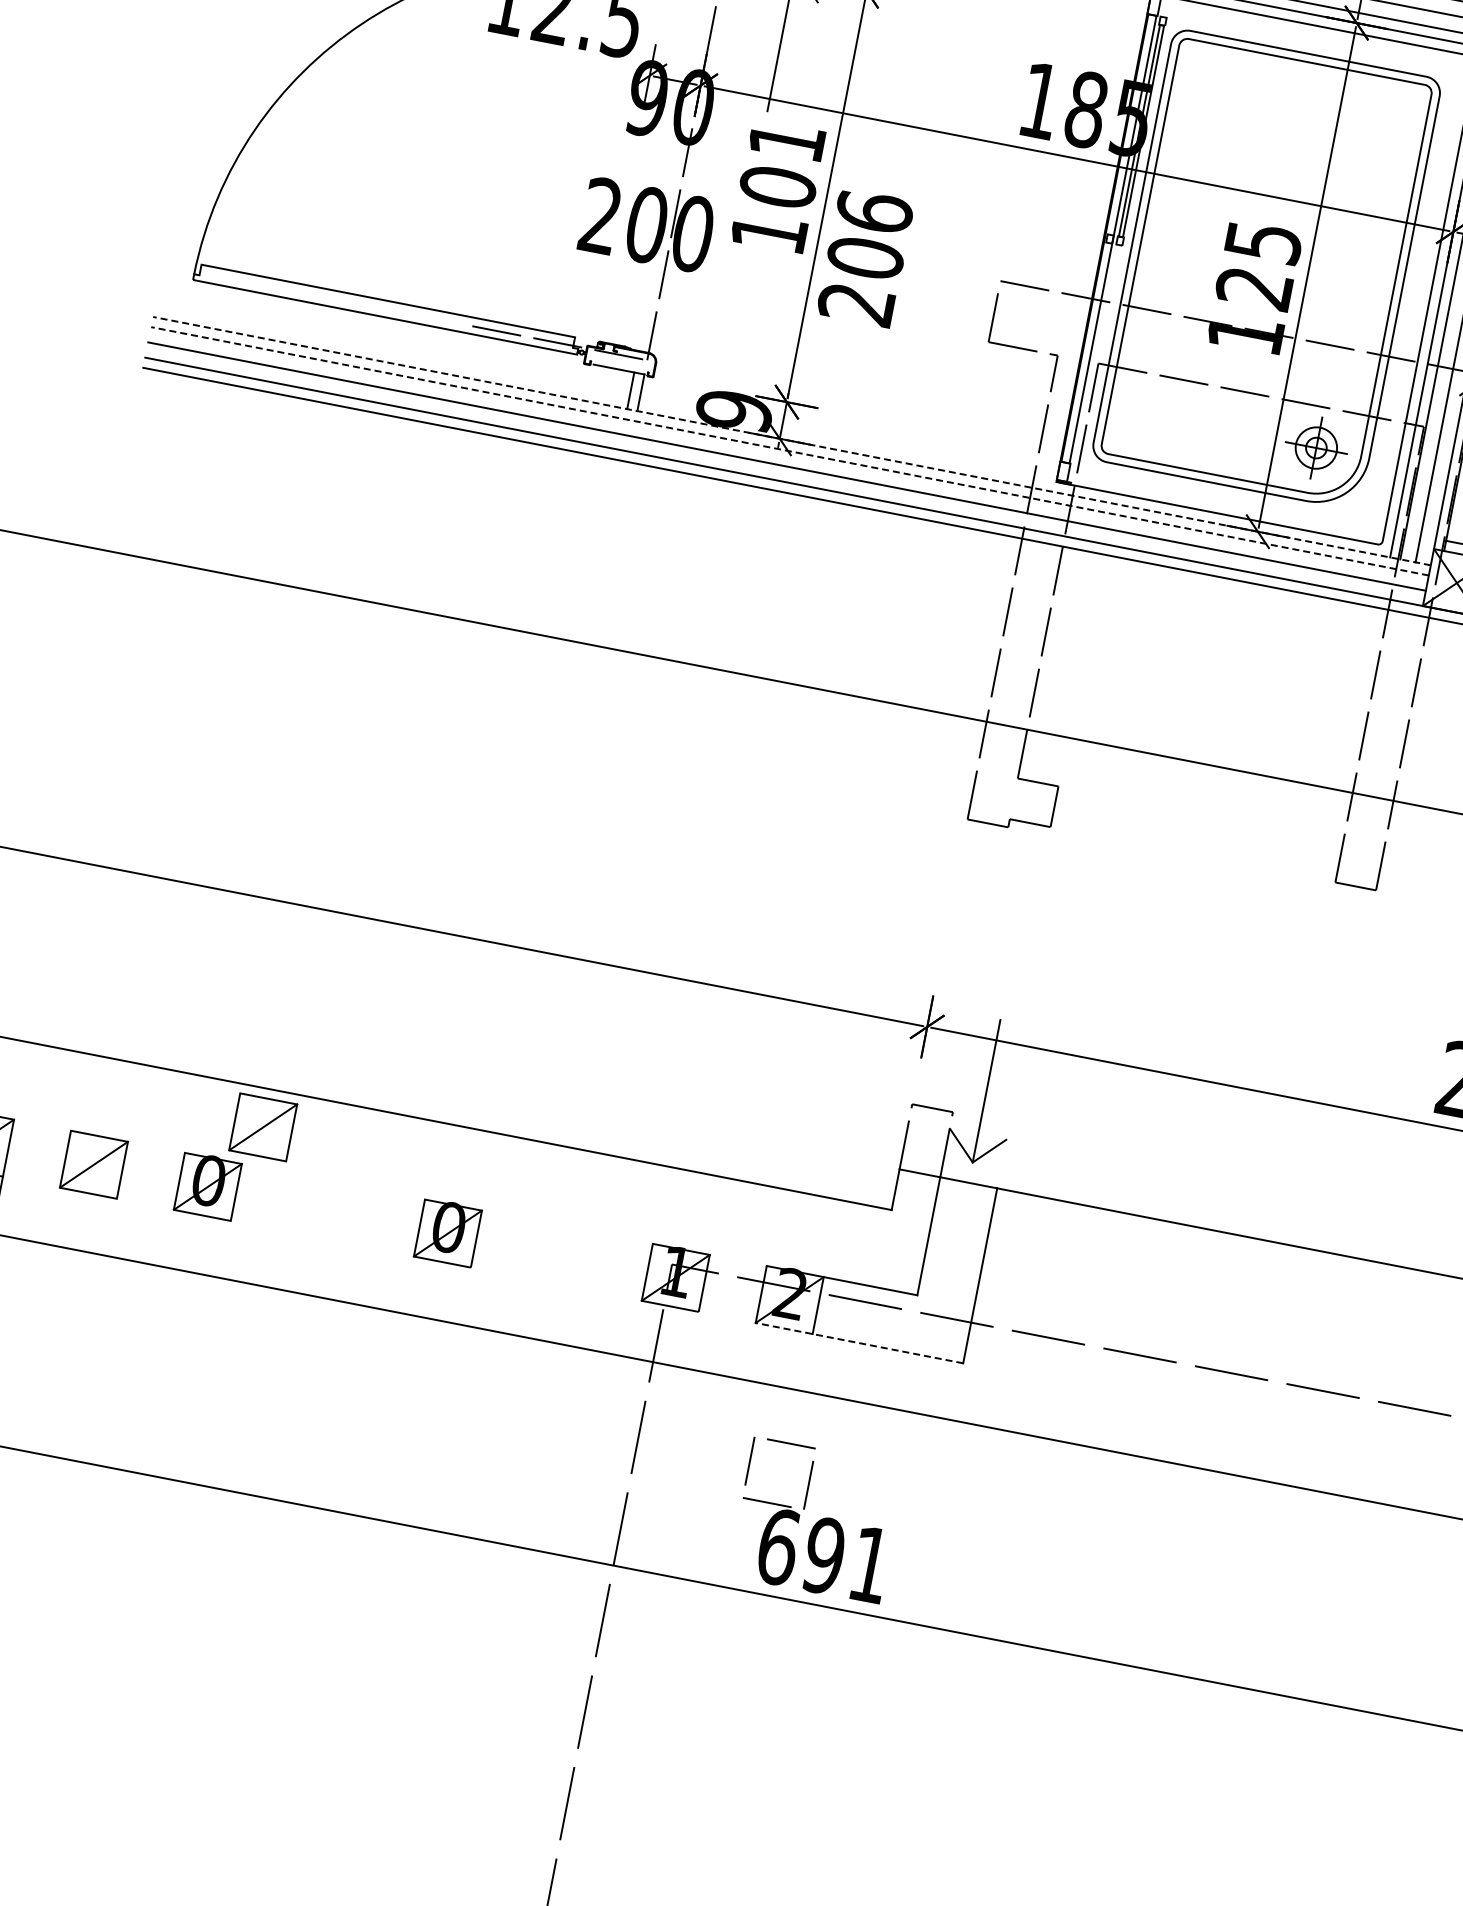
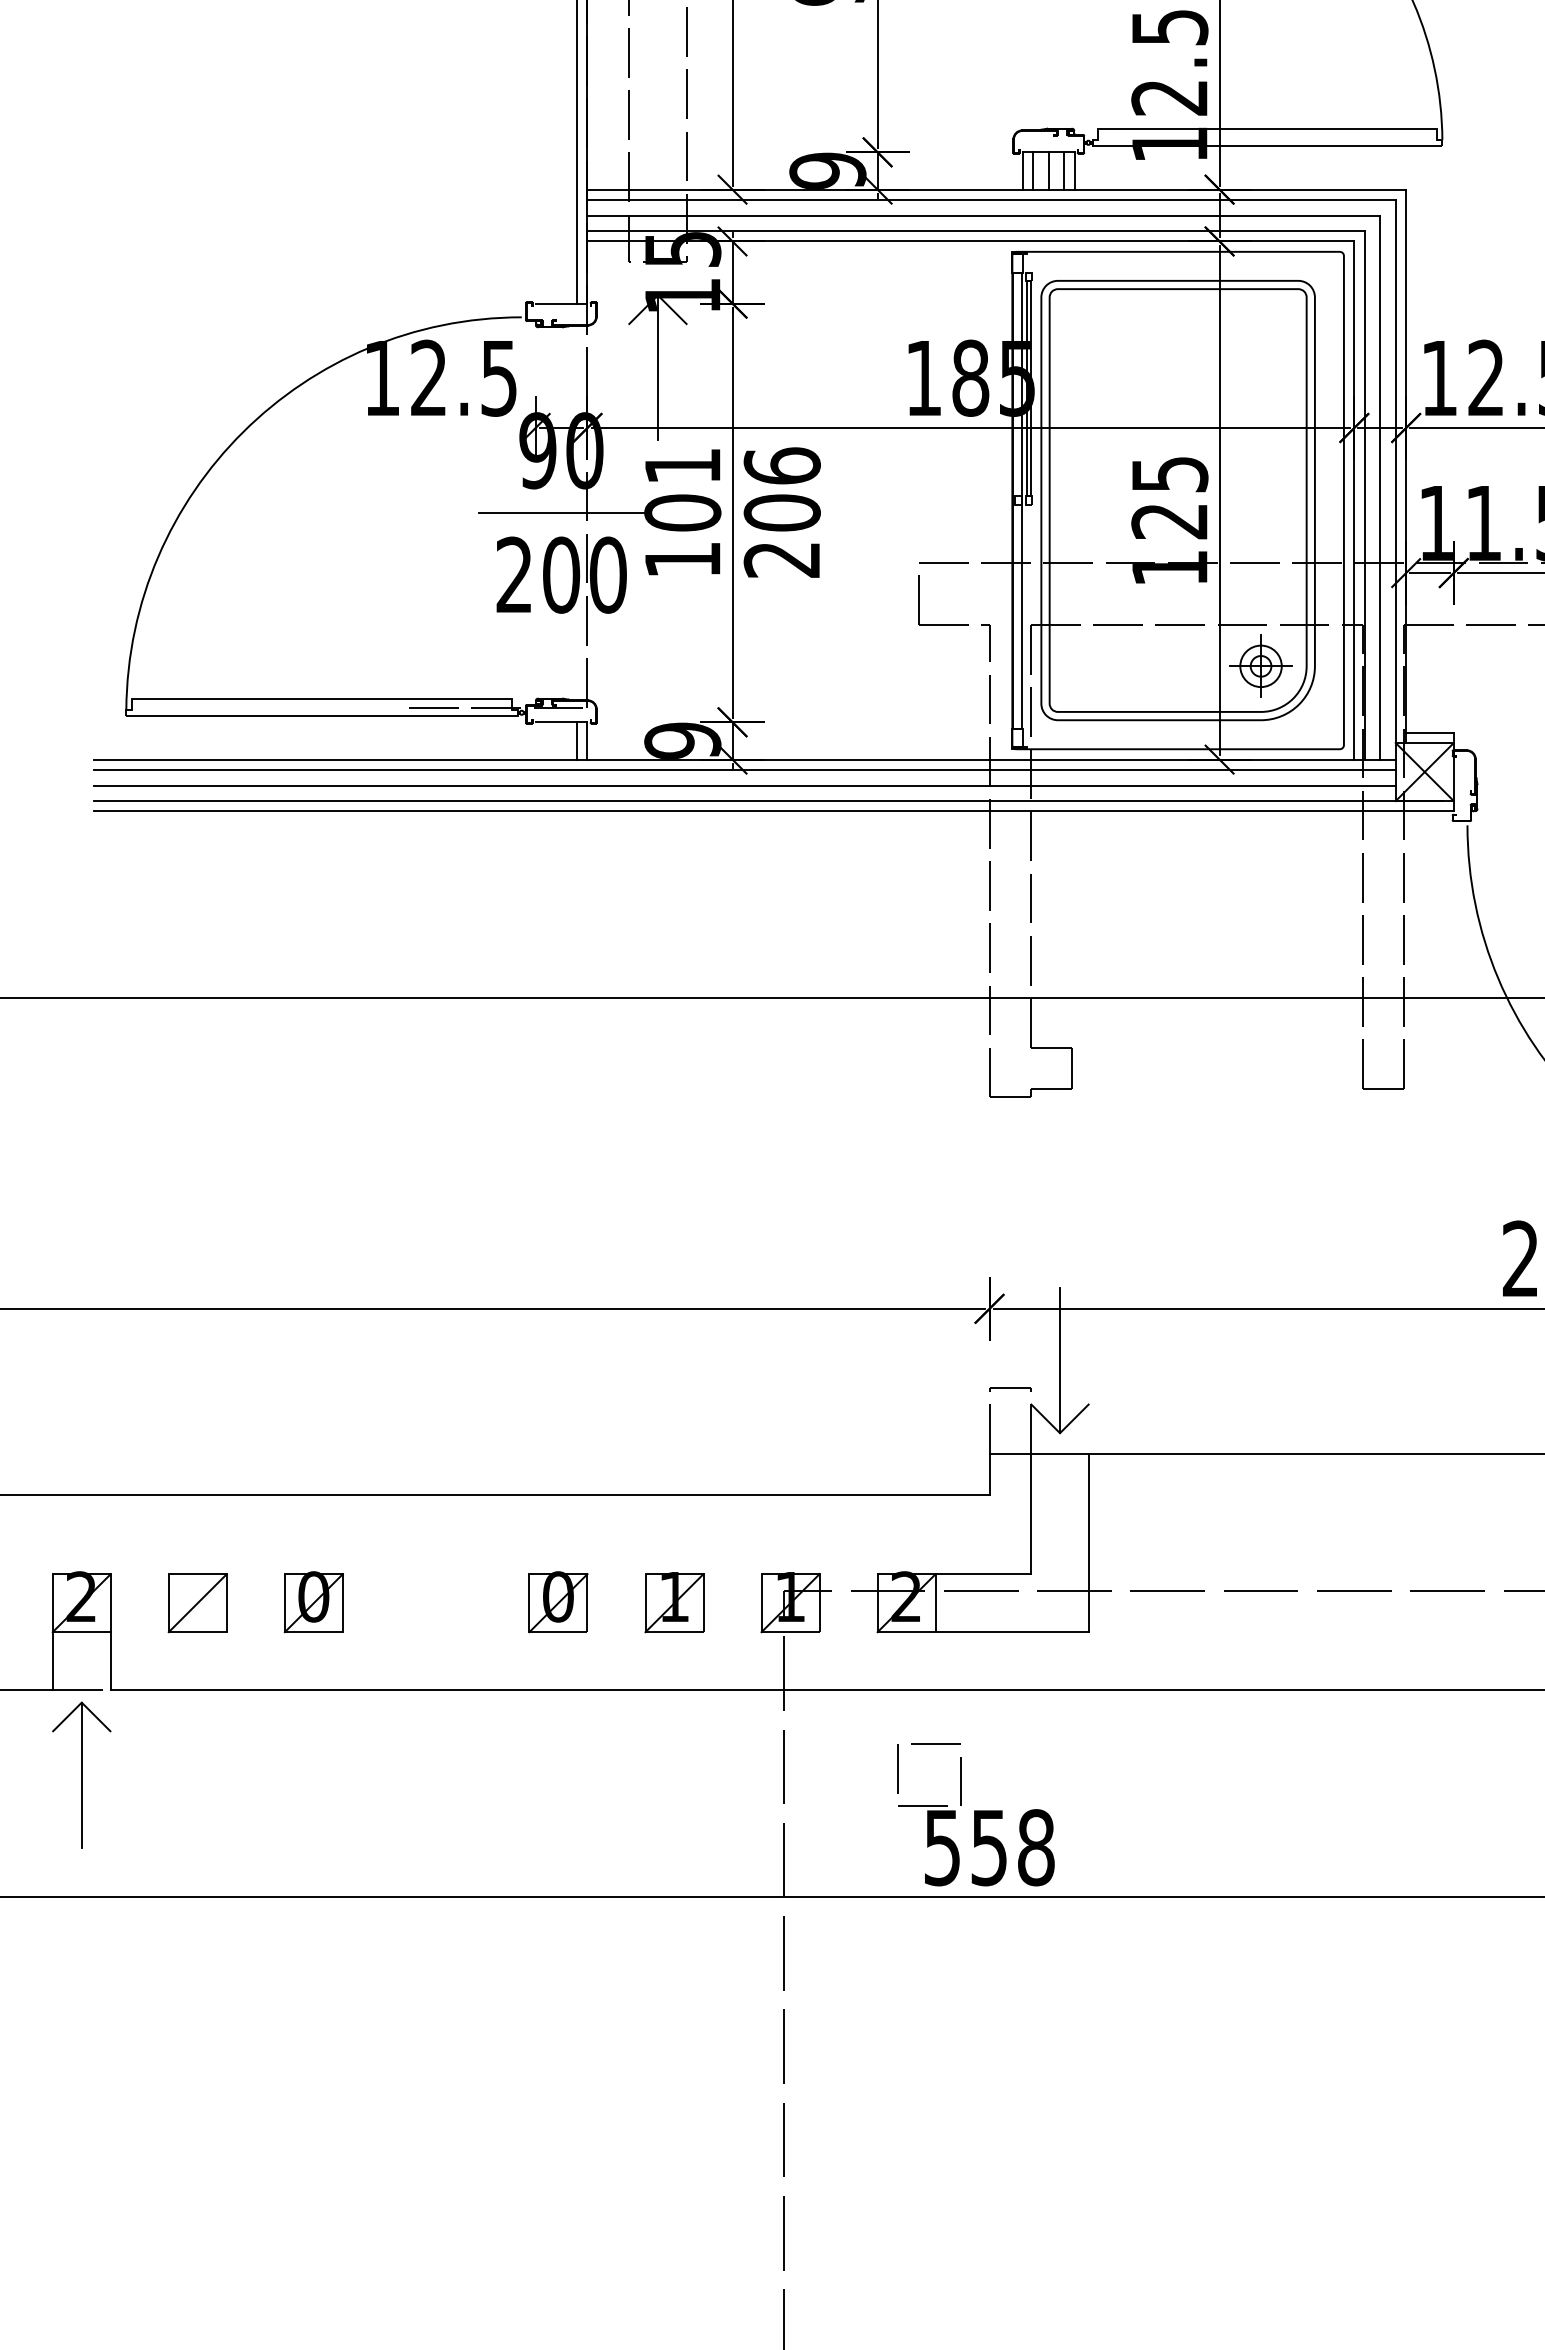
line: (659, 163) -> (561, 512), added
text: (864, 257) -> (781, 512), moved
line: (791, 440) -> (744, 759), dashed -> solid
line: (789, 450) -> (744, 769), dashed -> solid
part: (262, 1127) -> (356, 1534), removed
part: (561, 1255) -> (674, 1602), added
line: (859, 1343) -> (983, 1632), dashed -> solid
text: (824, 1555) -> (989, 1847), 691 -> 558

